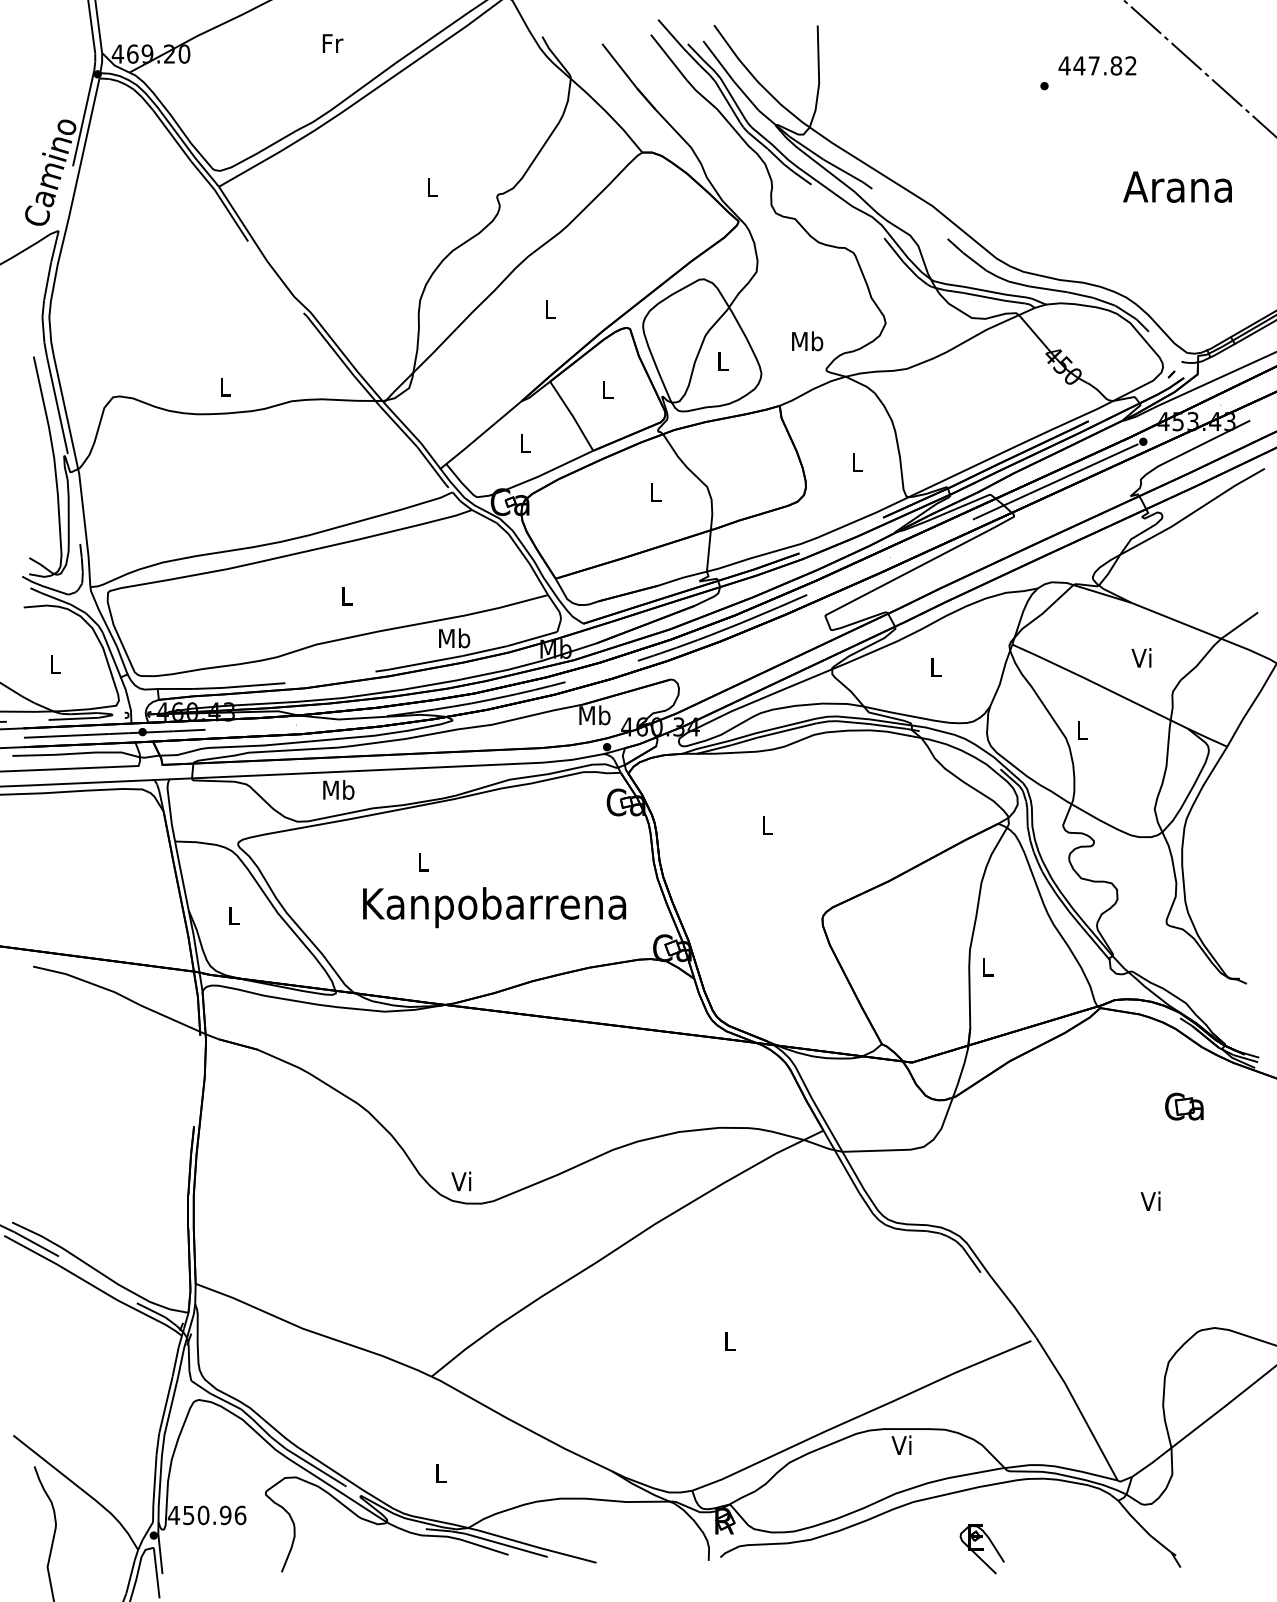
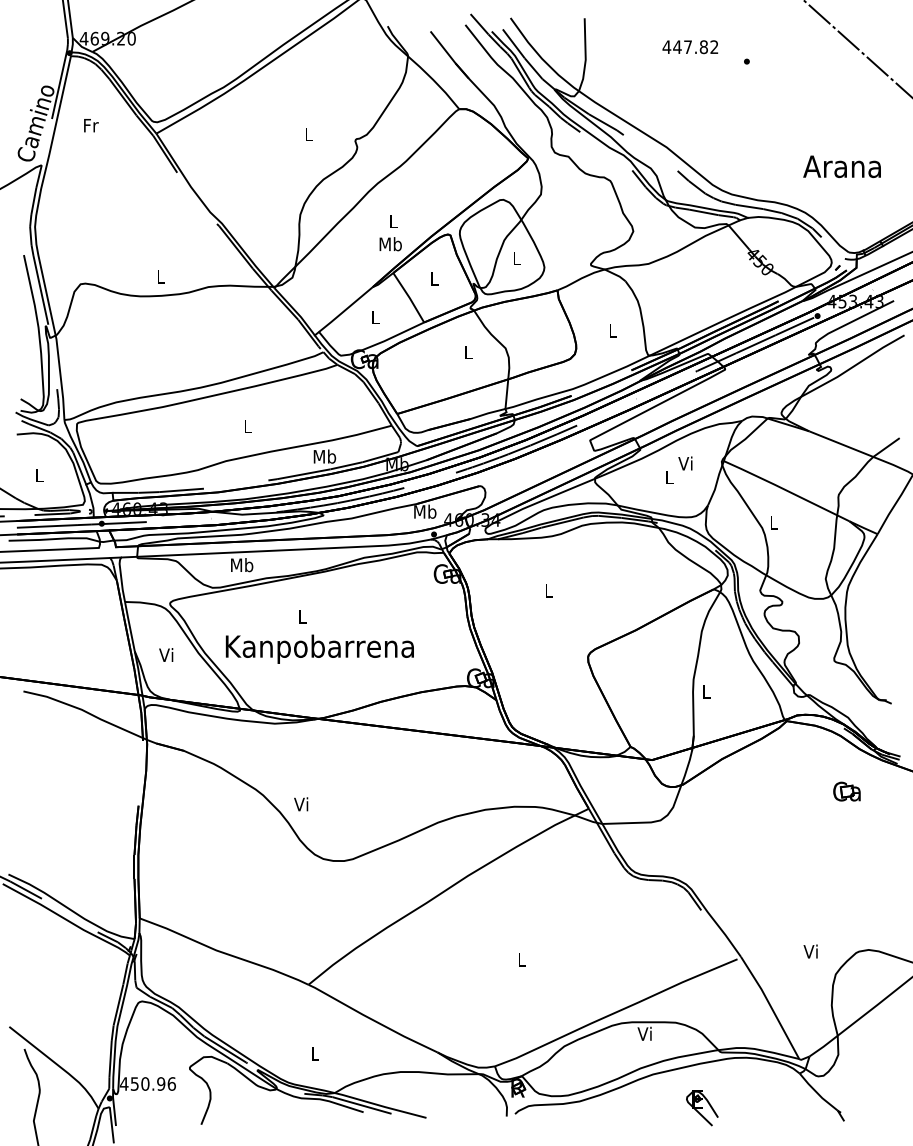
text: (332, 43) -> (90, 125), moved
text: (1097, 65) -> (690, 46), moved
text: (1177, 186) -> (842, 166), moved
text: (807, 341) -> (390, 244), moved
text: (1141, 657) -> (685, 463), moved
text: (494, 907) -> (319, 649), moved
text: (232, 915) -> (166, 654), L -> Vi
text: (461, 1181) -> (301, 804), moved
text: (1150, 1200) -> (810, 951), moved

